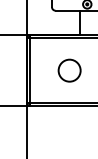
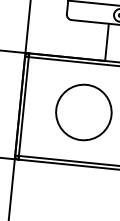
circle: (69, 70) -> (83, 112), size x1.67

